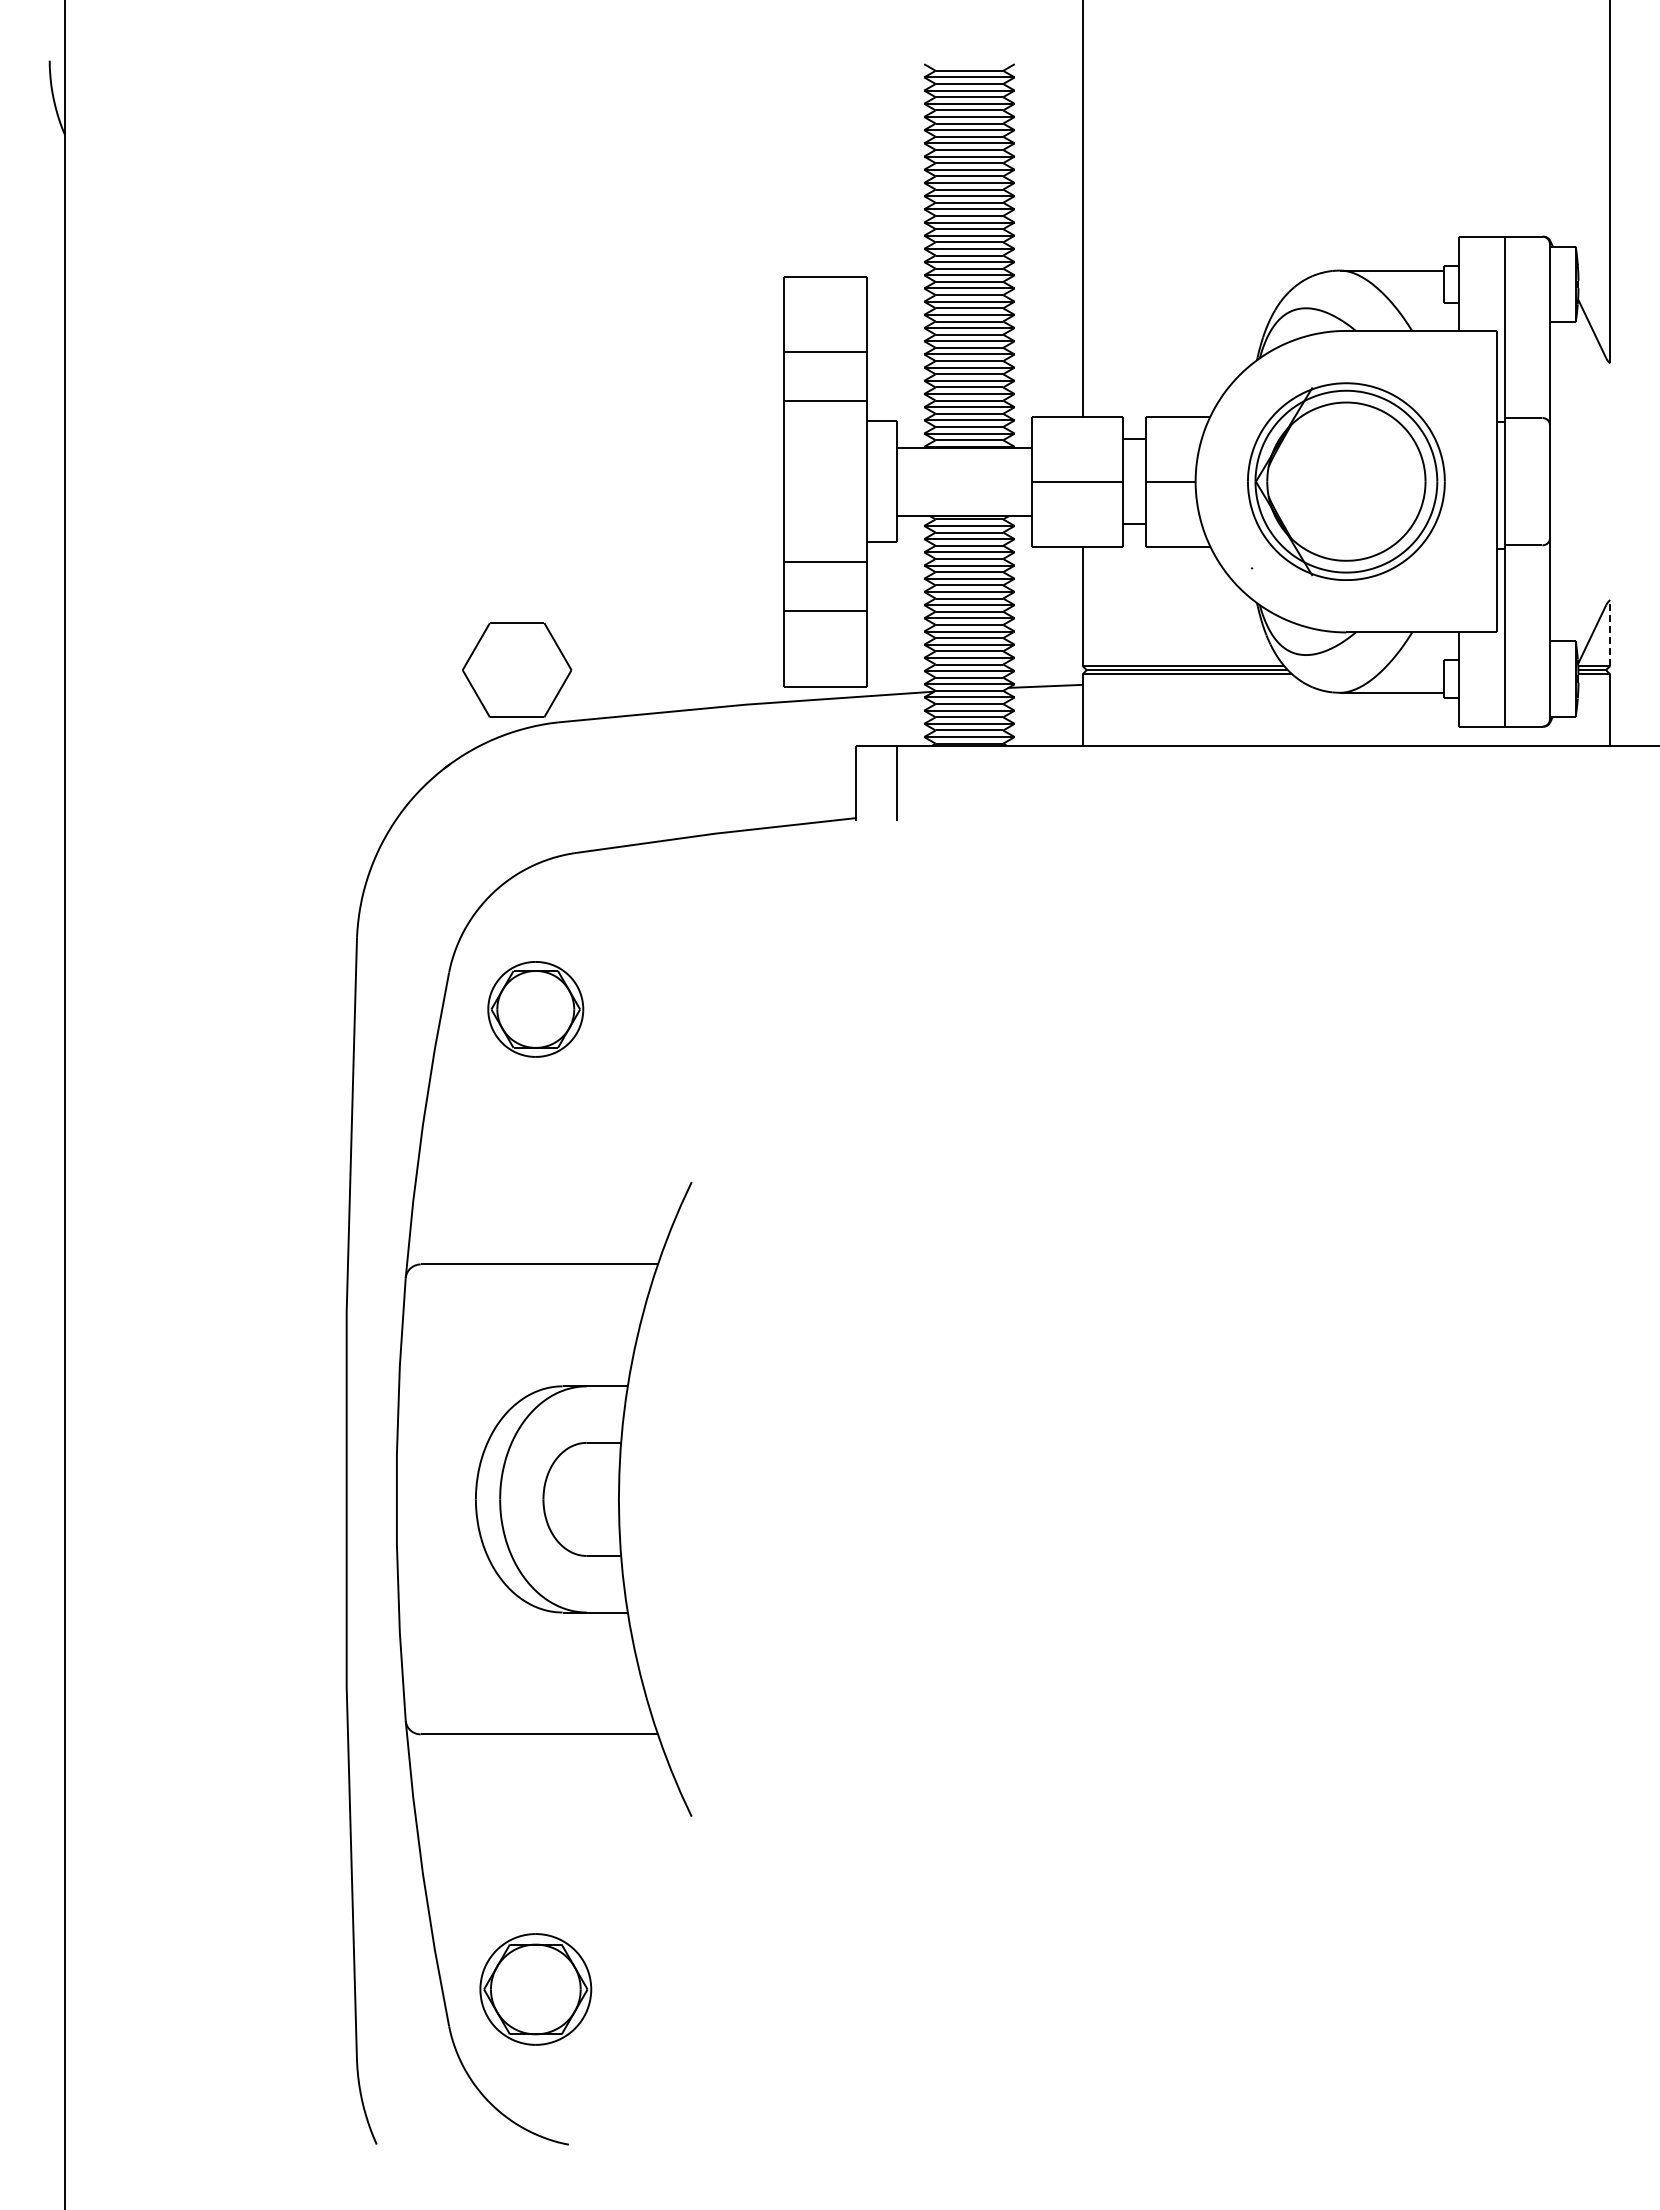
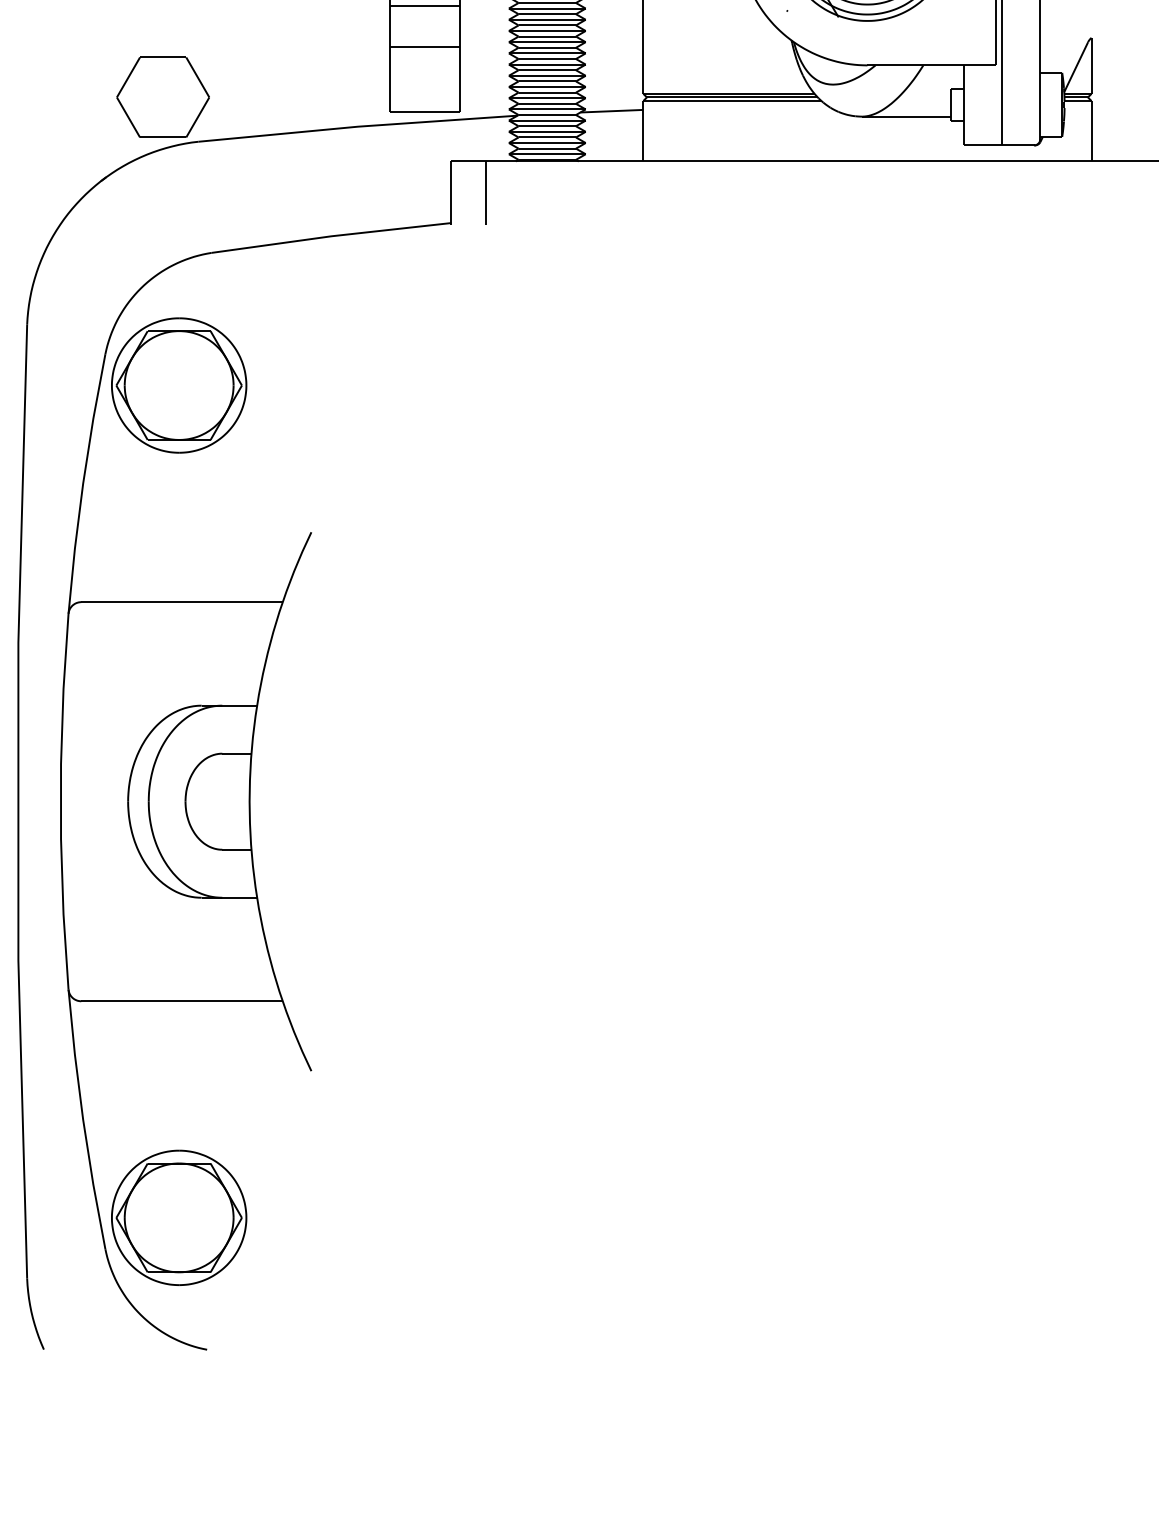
line: (1610, 632) -> (1091, 65), dashed -> solid
part: (535, 1009) -> (178, 385), size x1.67
part: (535, 1989) -> (178, 1217), size x1.43

